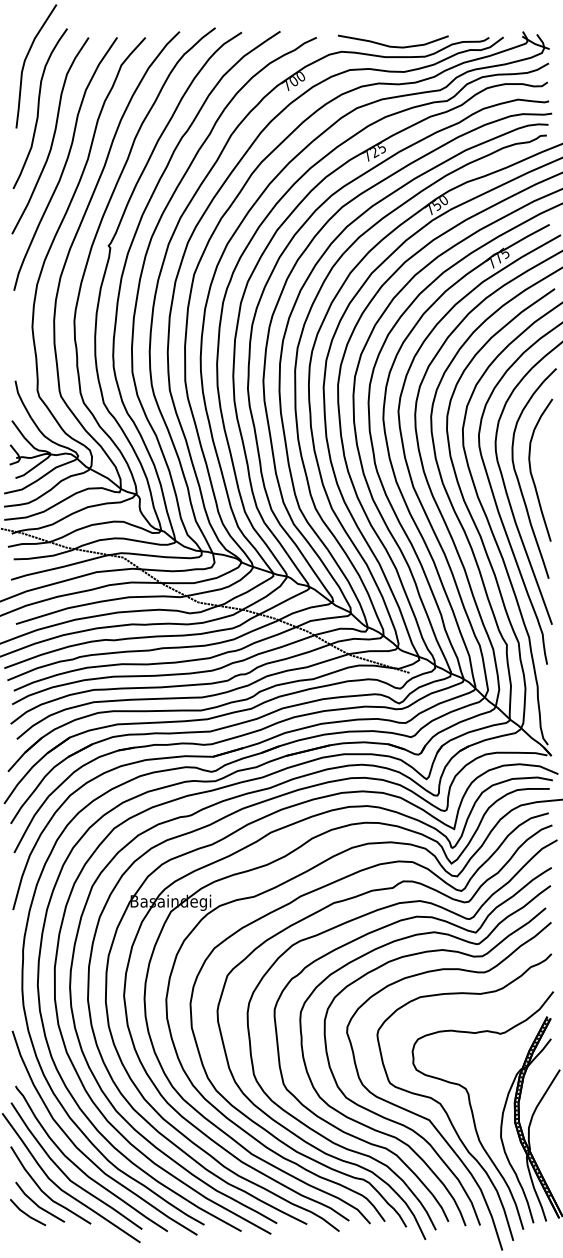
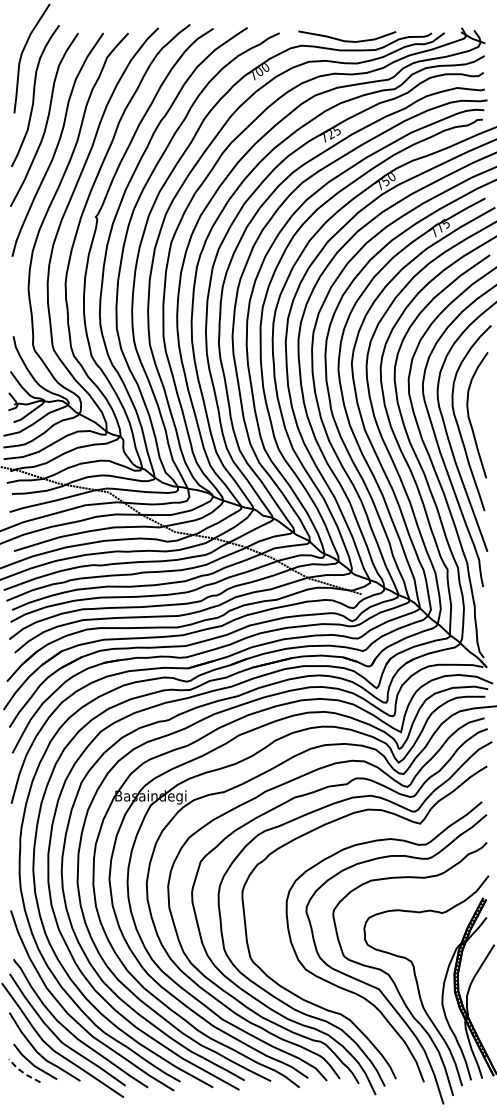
curve: (393, 1135) -> (347, 1002), removed
line: (25, 1214) -> (22, 1072), solid -> dashed

